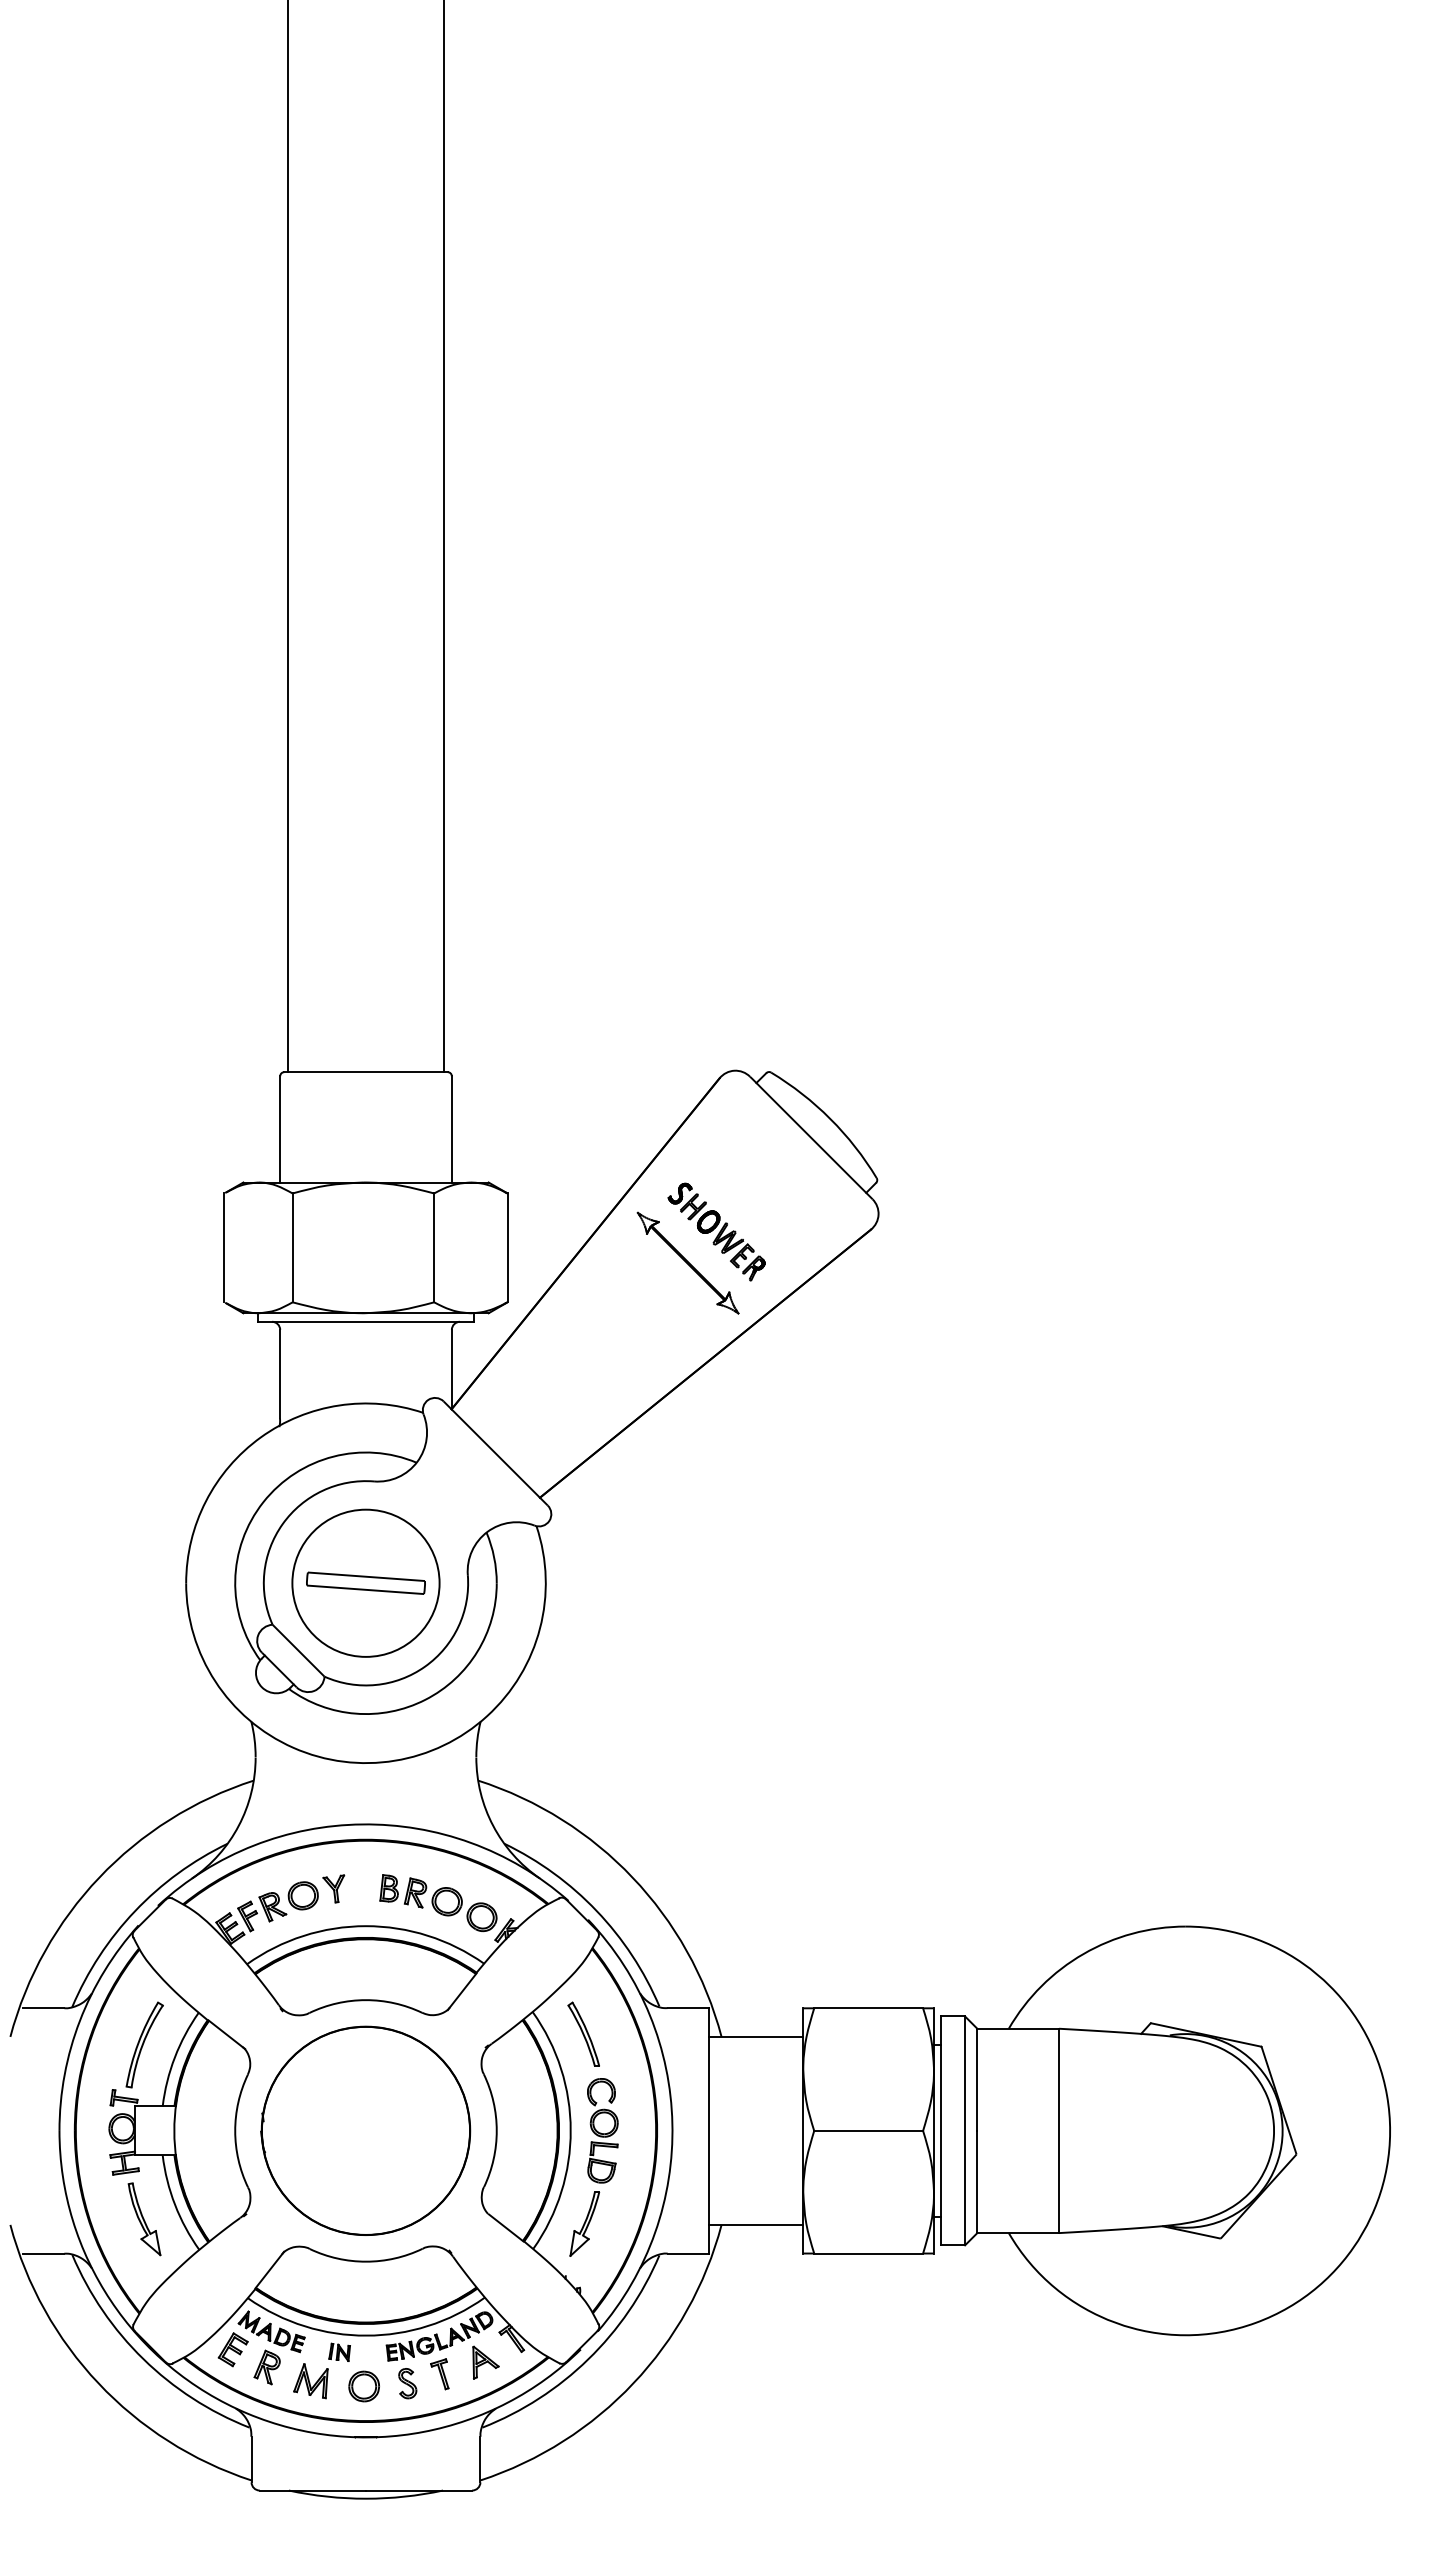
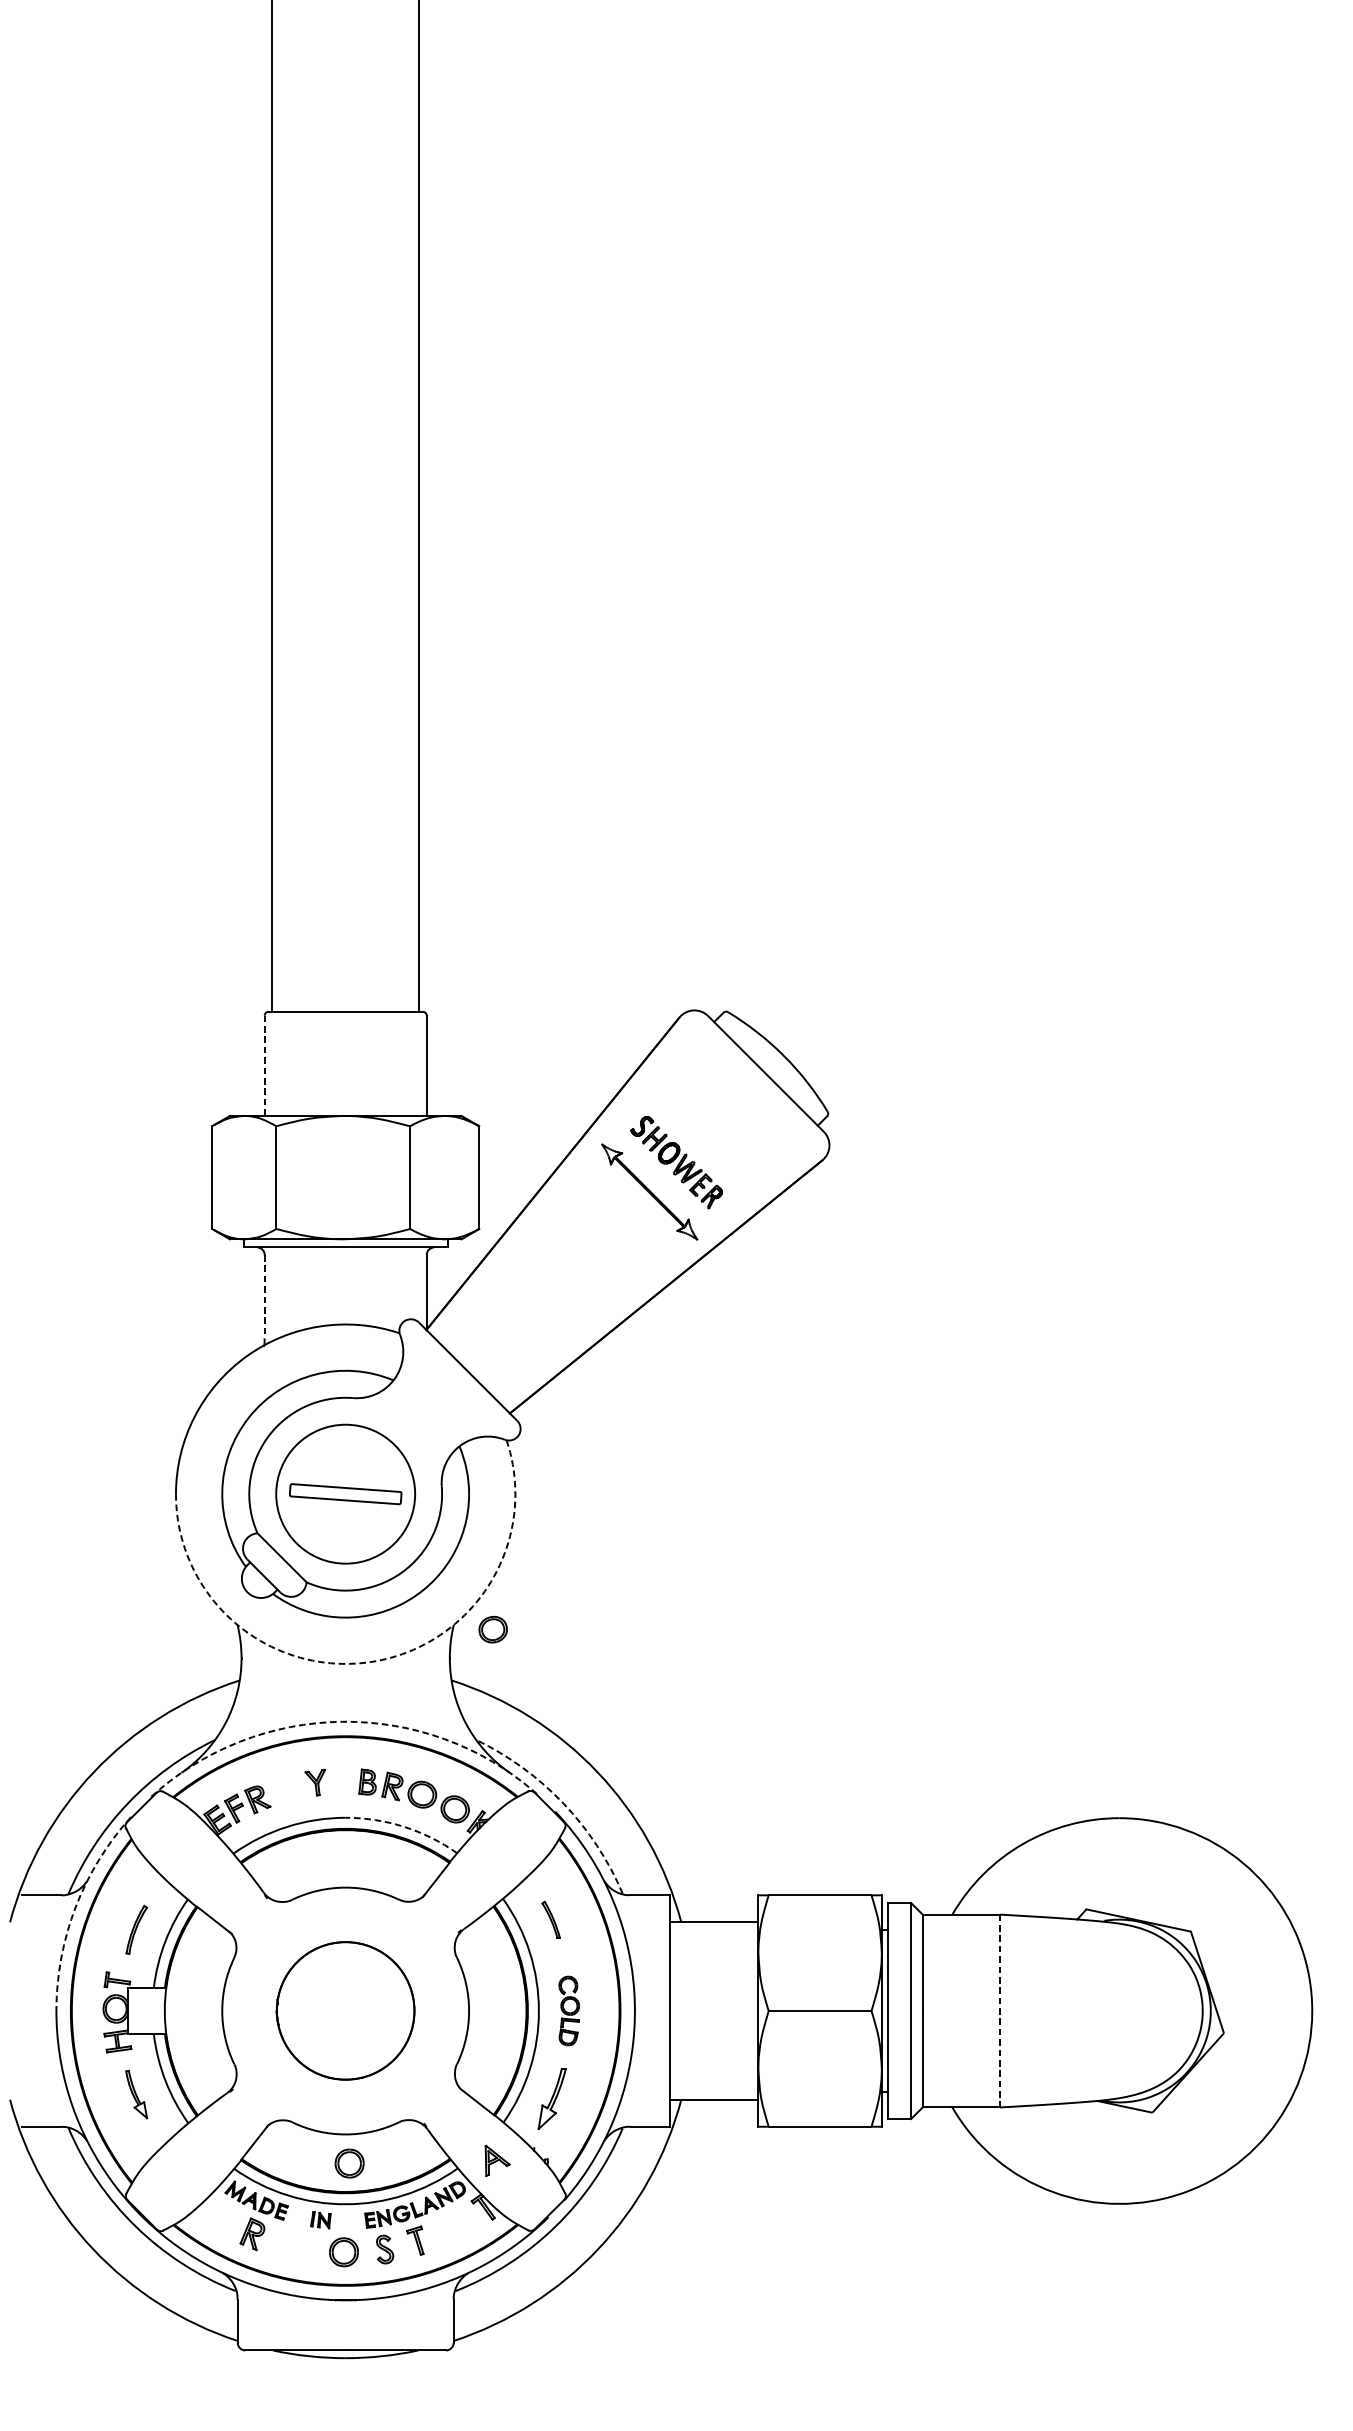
line: (280, 1129) -> (265, 1065), solid -> dashed
line: (280, 1374) -> (265, 1297), solid -> dashed
arc: (394, 1760) -> (372, 1661), solid -> dashed
arc: (362, 1824) -> (342, 1721), solid -> dashed
part: (302, 1895) -> (492, 1629), moved
arc: (596, 1910) -> (563, 1803), solid -> dashed
arc: (427, 1935) -> (403, 1826), solid -> dashed
arc: (79, 2020) -> (75, 1906), solid -> dashed
part: (583, 2033) -> (550, 1919), size x0.6
part: (144, 2044) -> (136, 1929), size x0.6
part: (365, 2130) -> (345, 2010), size x0.7
part: (602, 2130) -> (568, 2010), size x0.7
line: (1059, 2131) -> (1000, 2011), solid -> dashed
part: (144, 2219) -> (136, 2094), size x0.7
part: (369, 2292) -> (349, 2163), added
part: (232, 2349) -> (219, 2217), removed
part: (485, 2362) -> (497, 2160), moved
part: (310, 2381) -> (293, 2247), removed

